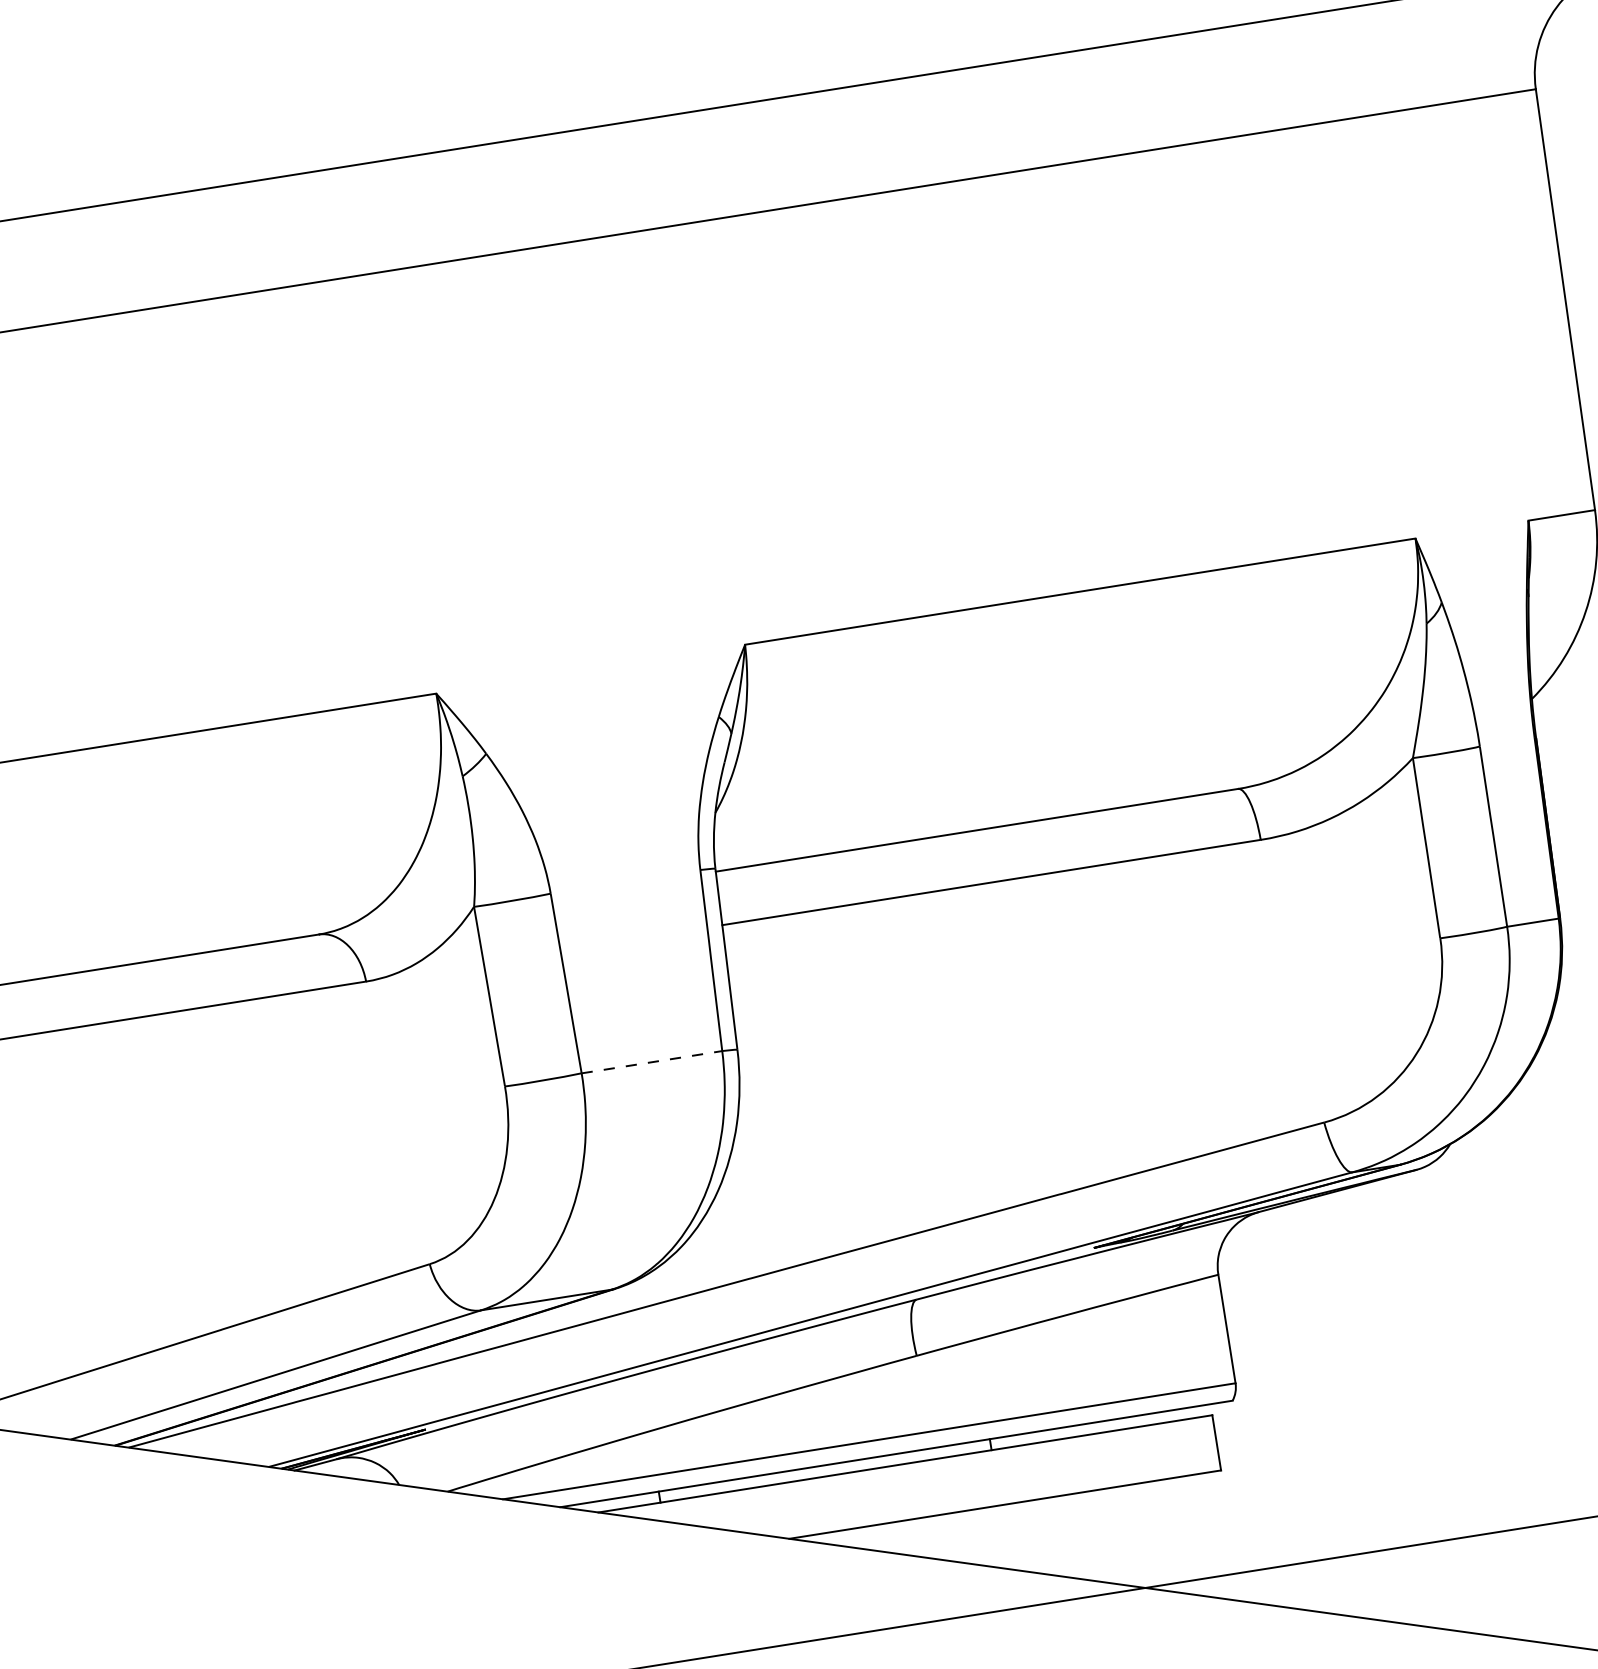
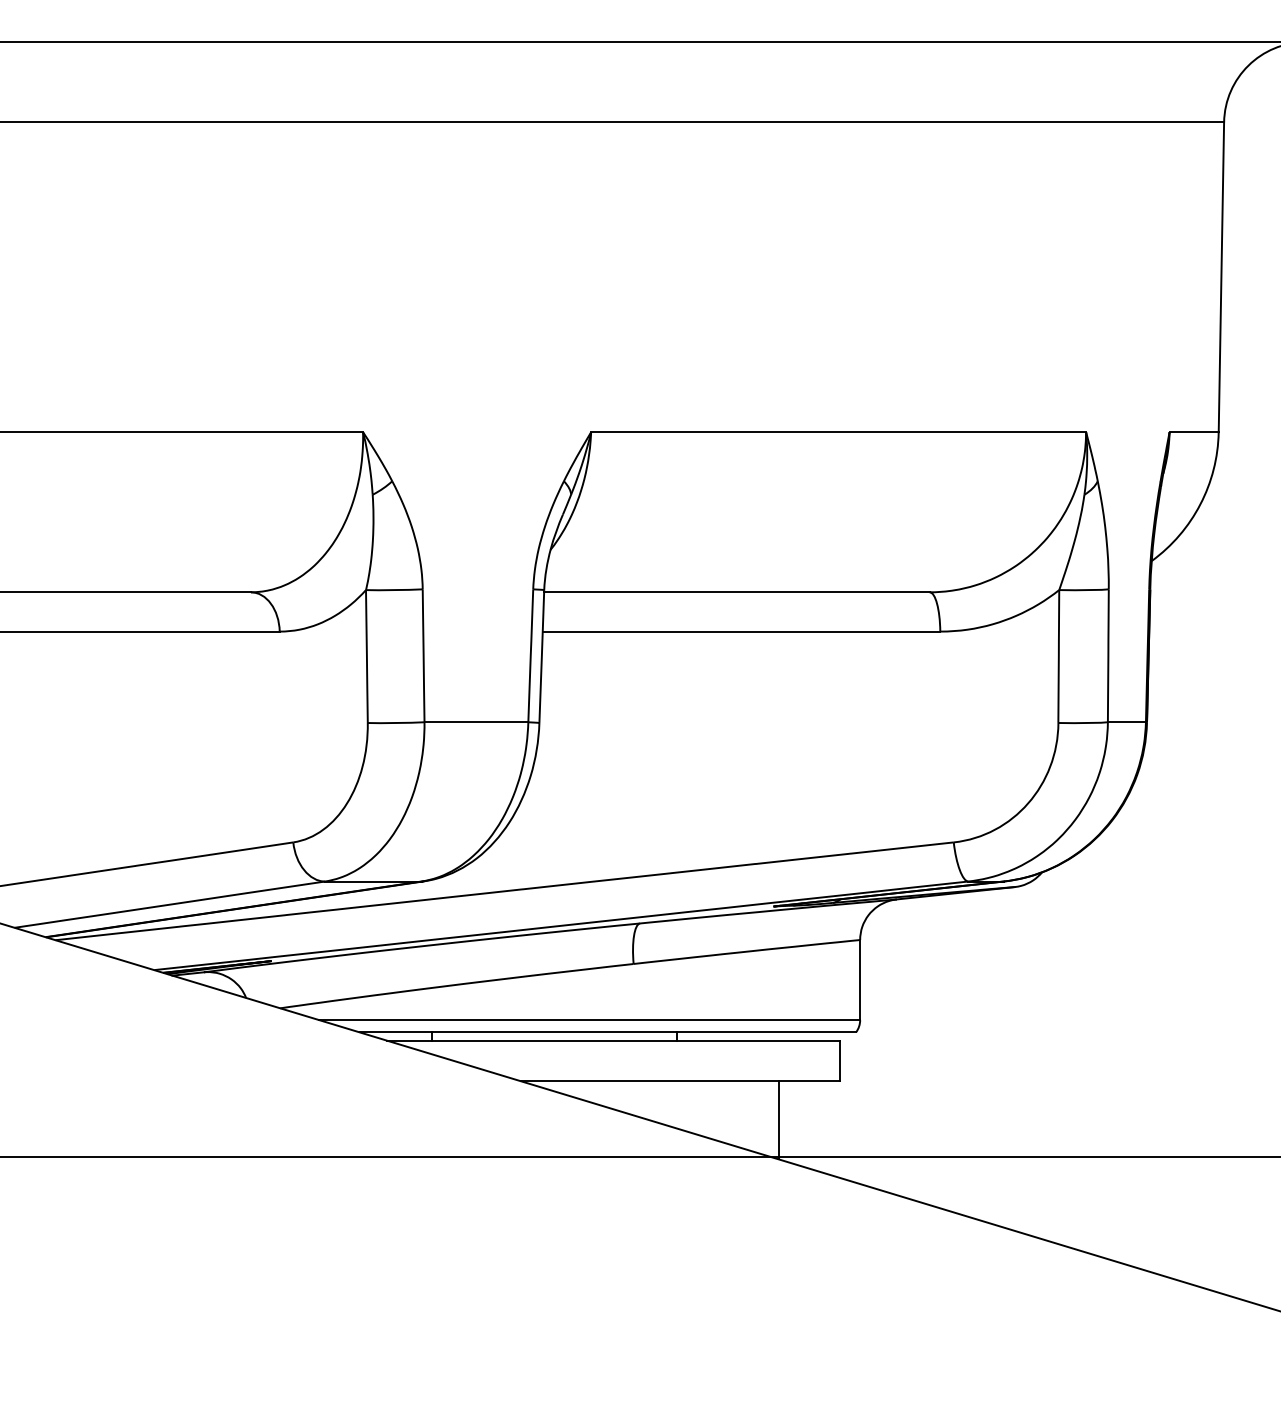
line: (652, 1062) -> (476, 722), dashed -> solid
line: (1146, 1536) -> (778, 1120), added

